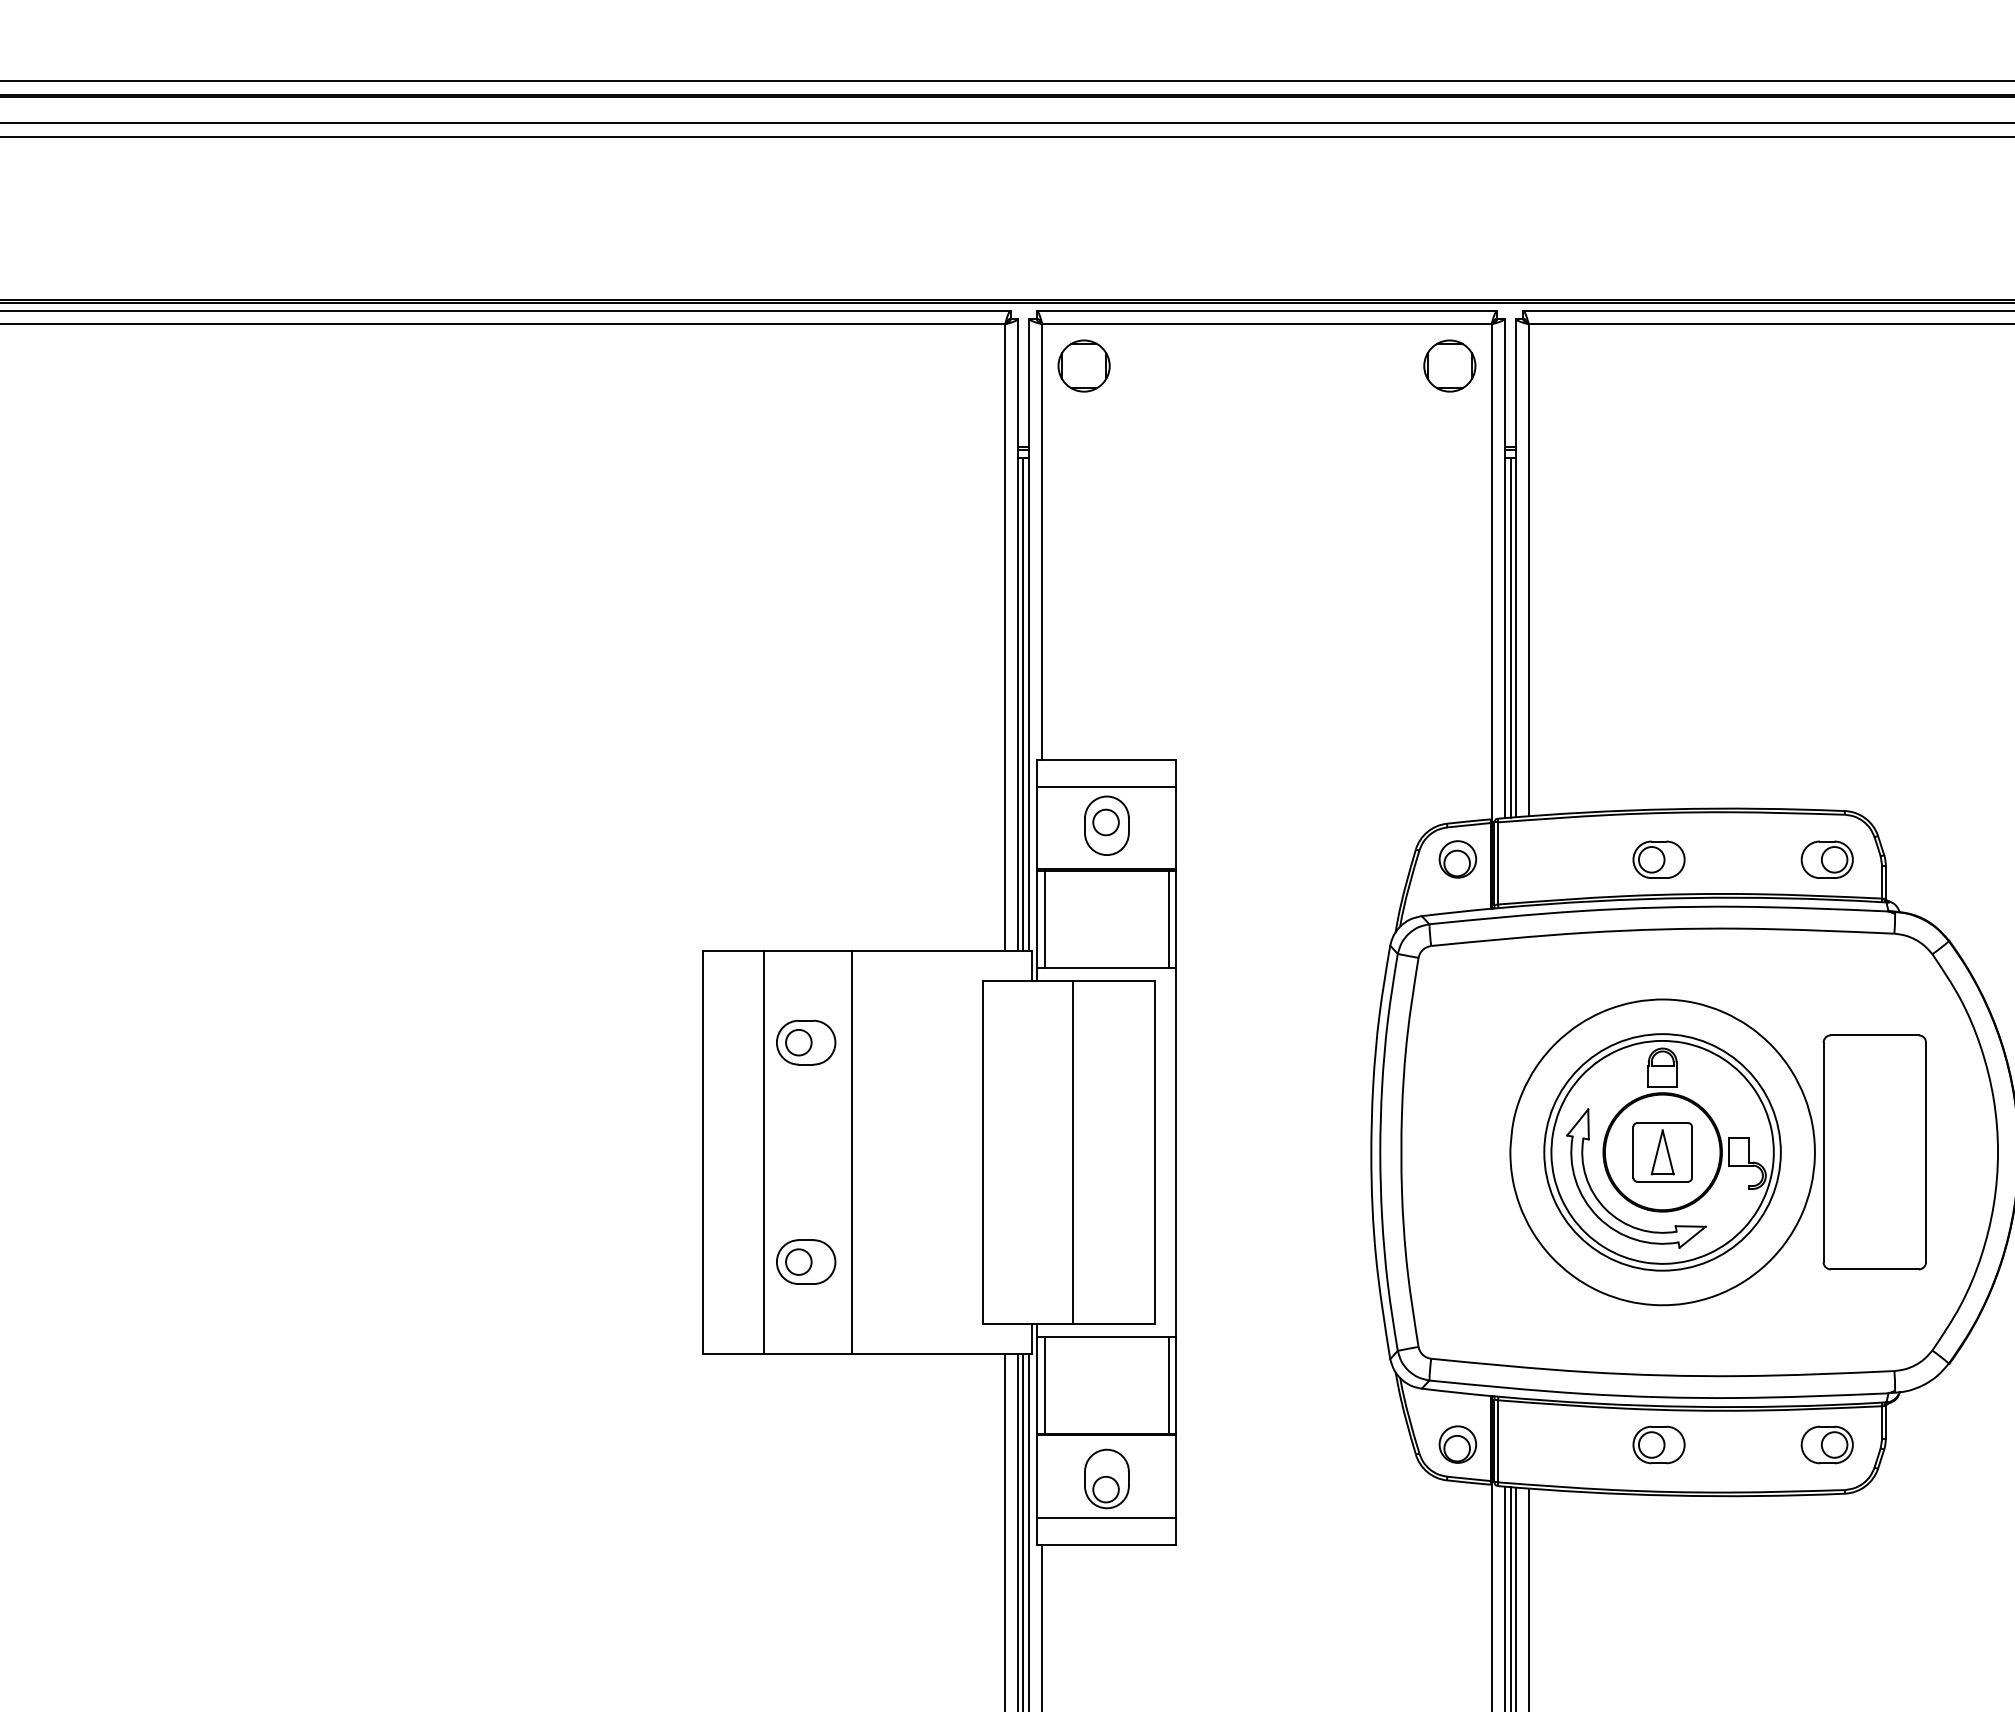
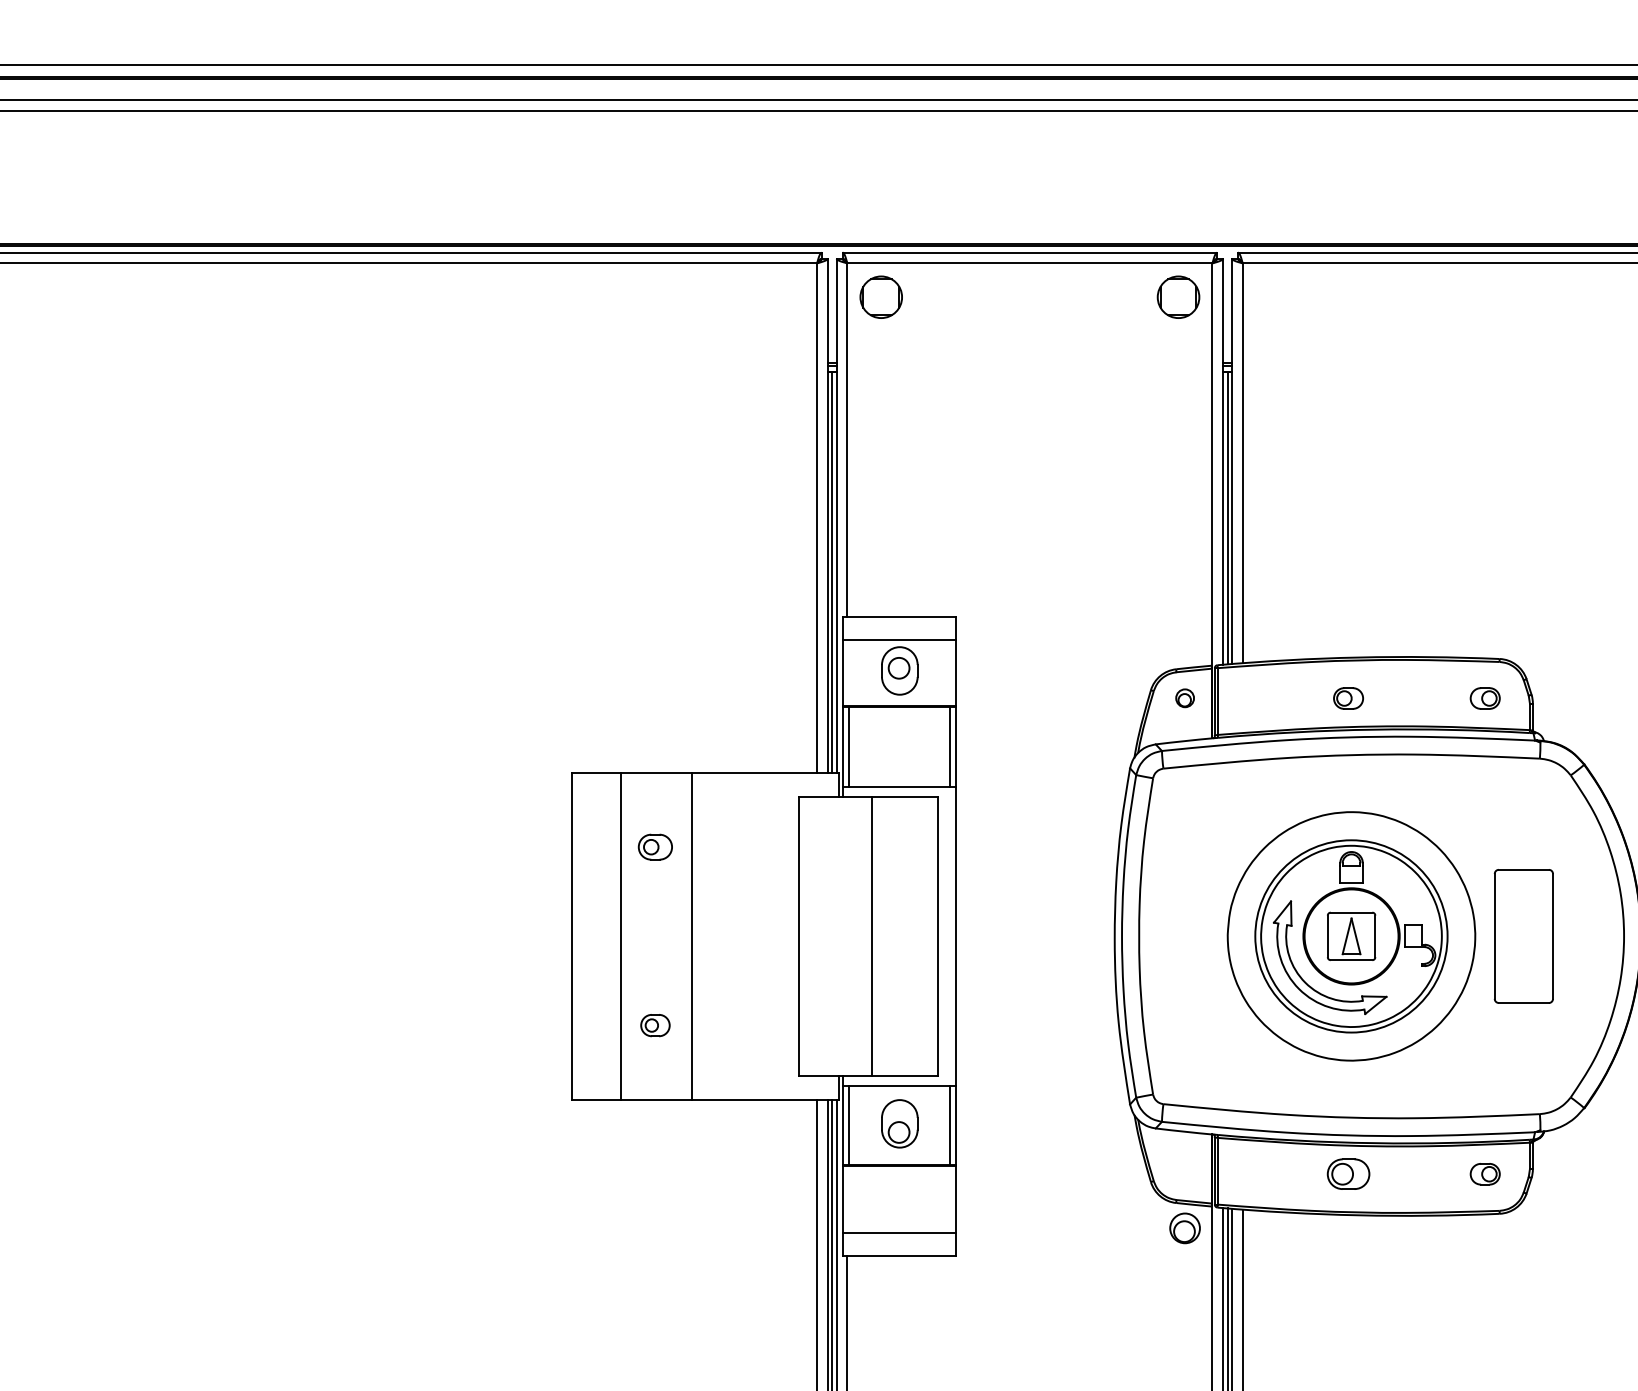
part: (1457, 859) -> (1184, 698), size x0.6
part: (1658, 859) -> (1348, 698), size x0.7
part: (1826, 859) -> (1484, 698), size x0.7
part: (806, 1042) -> (655, 847), size x0.7
part: (1874, 1152) -> (1523, 936), size x0.7
part: (806, 1261) -> (655, 1025), size x0.6
part: (1457, 1444) -> (1184, 1228), moved
part: (1826, 1444) -> (1484, 1173), size x0.7
part: (1106, 1478) -> (899, 1123), moved

